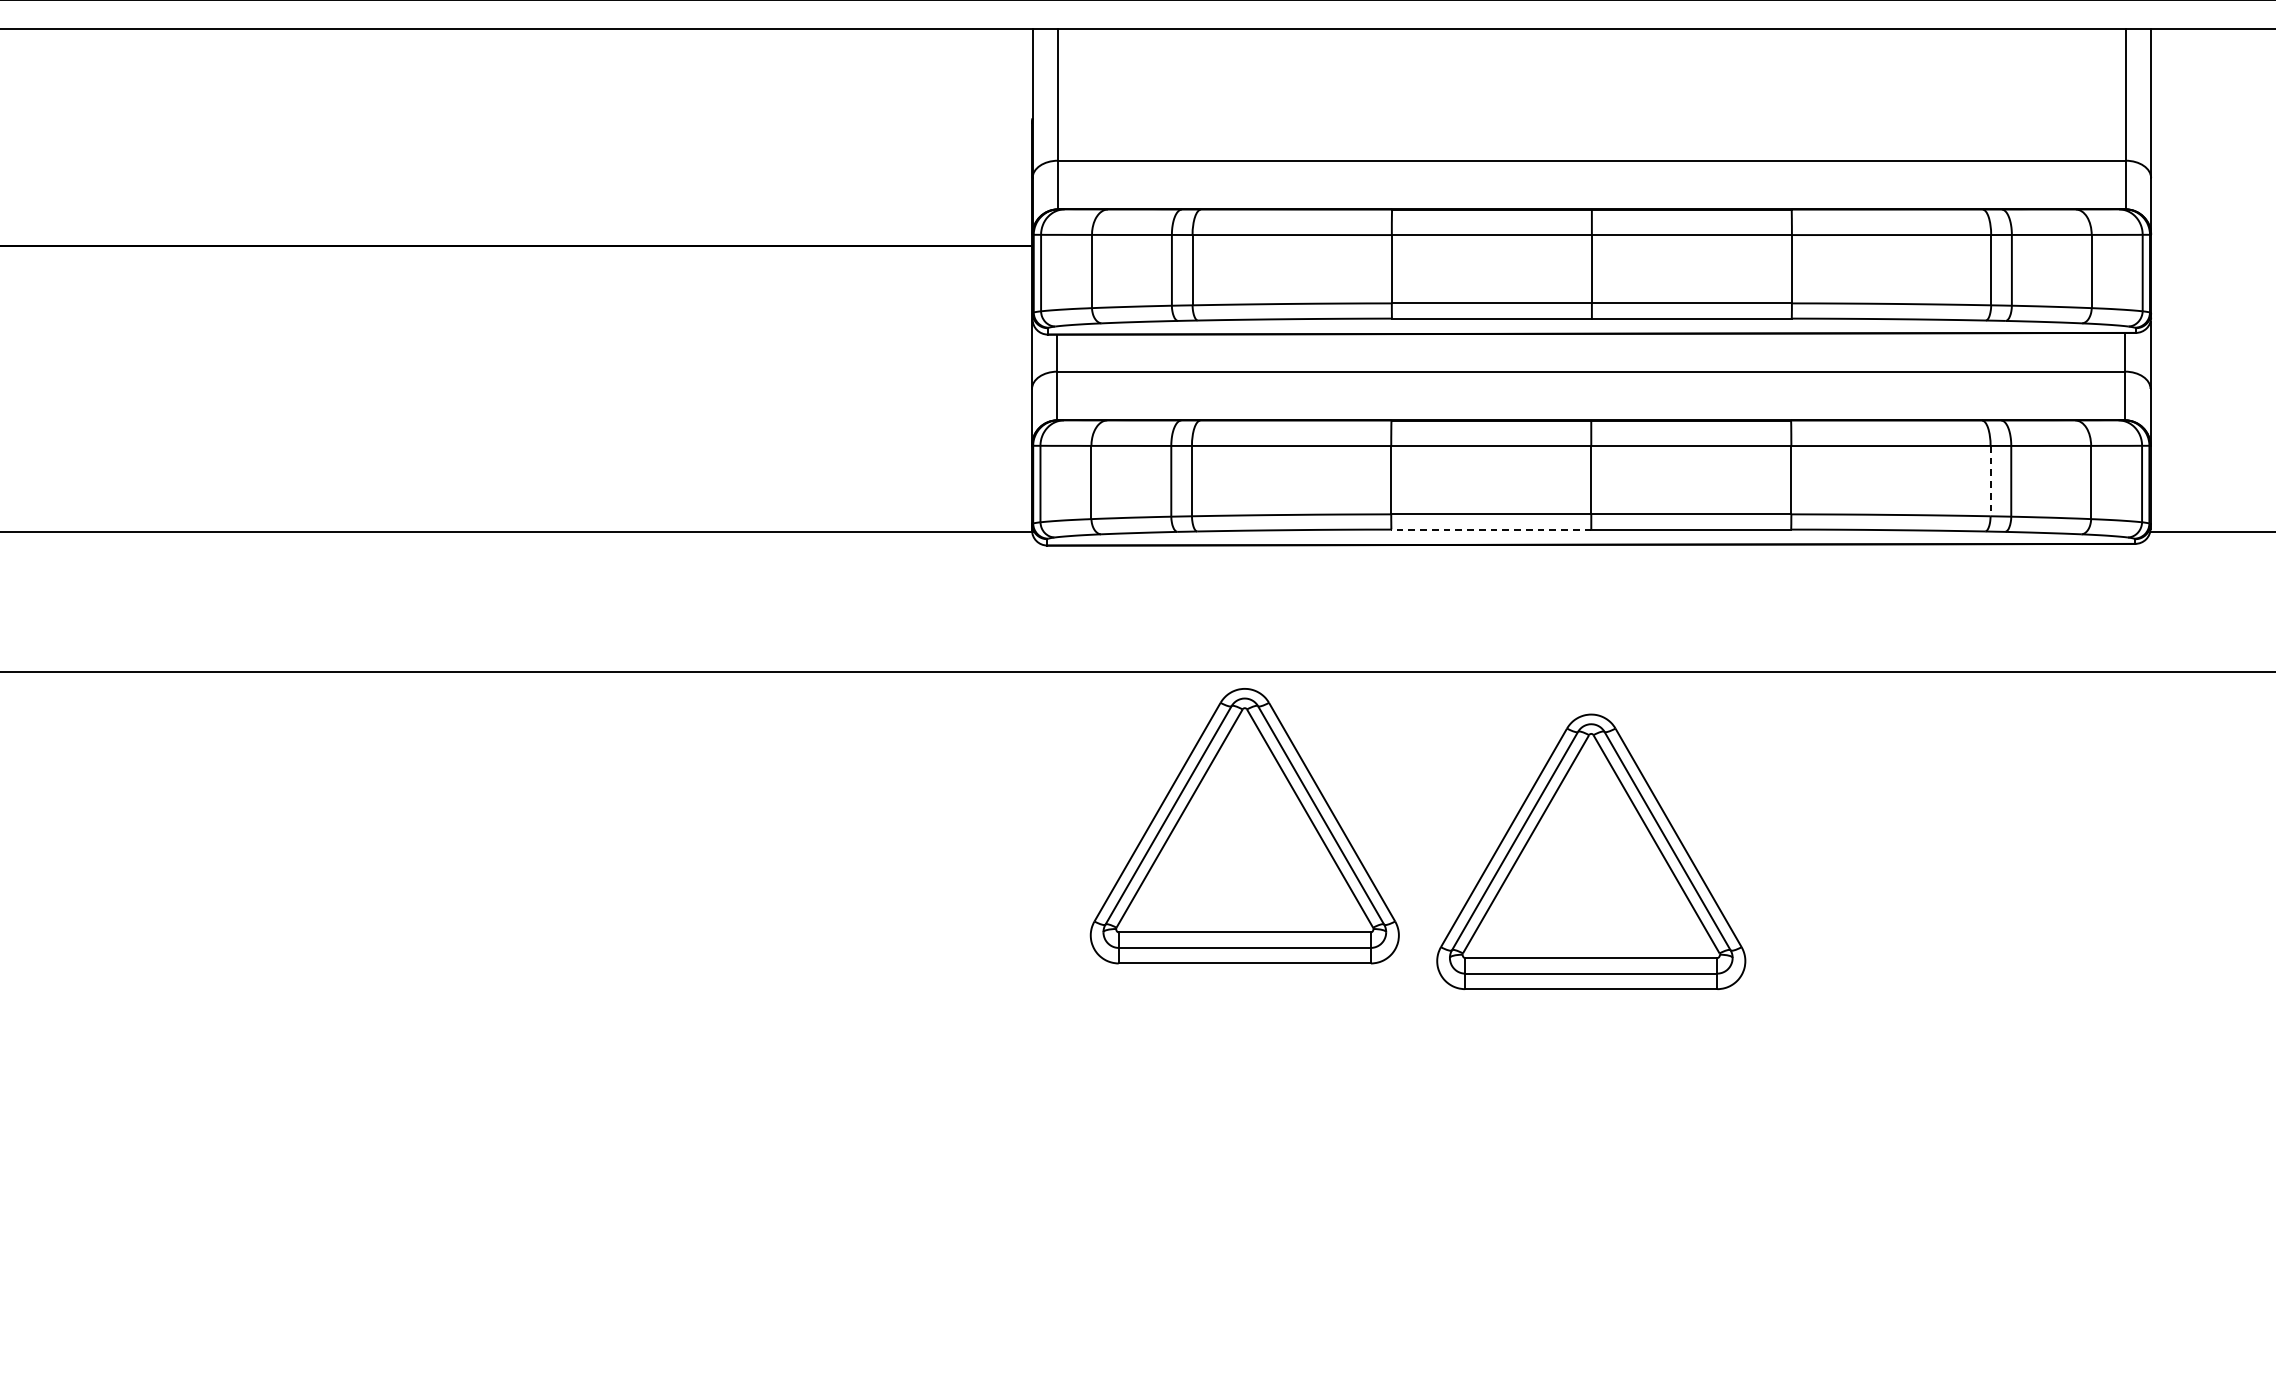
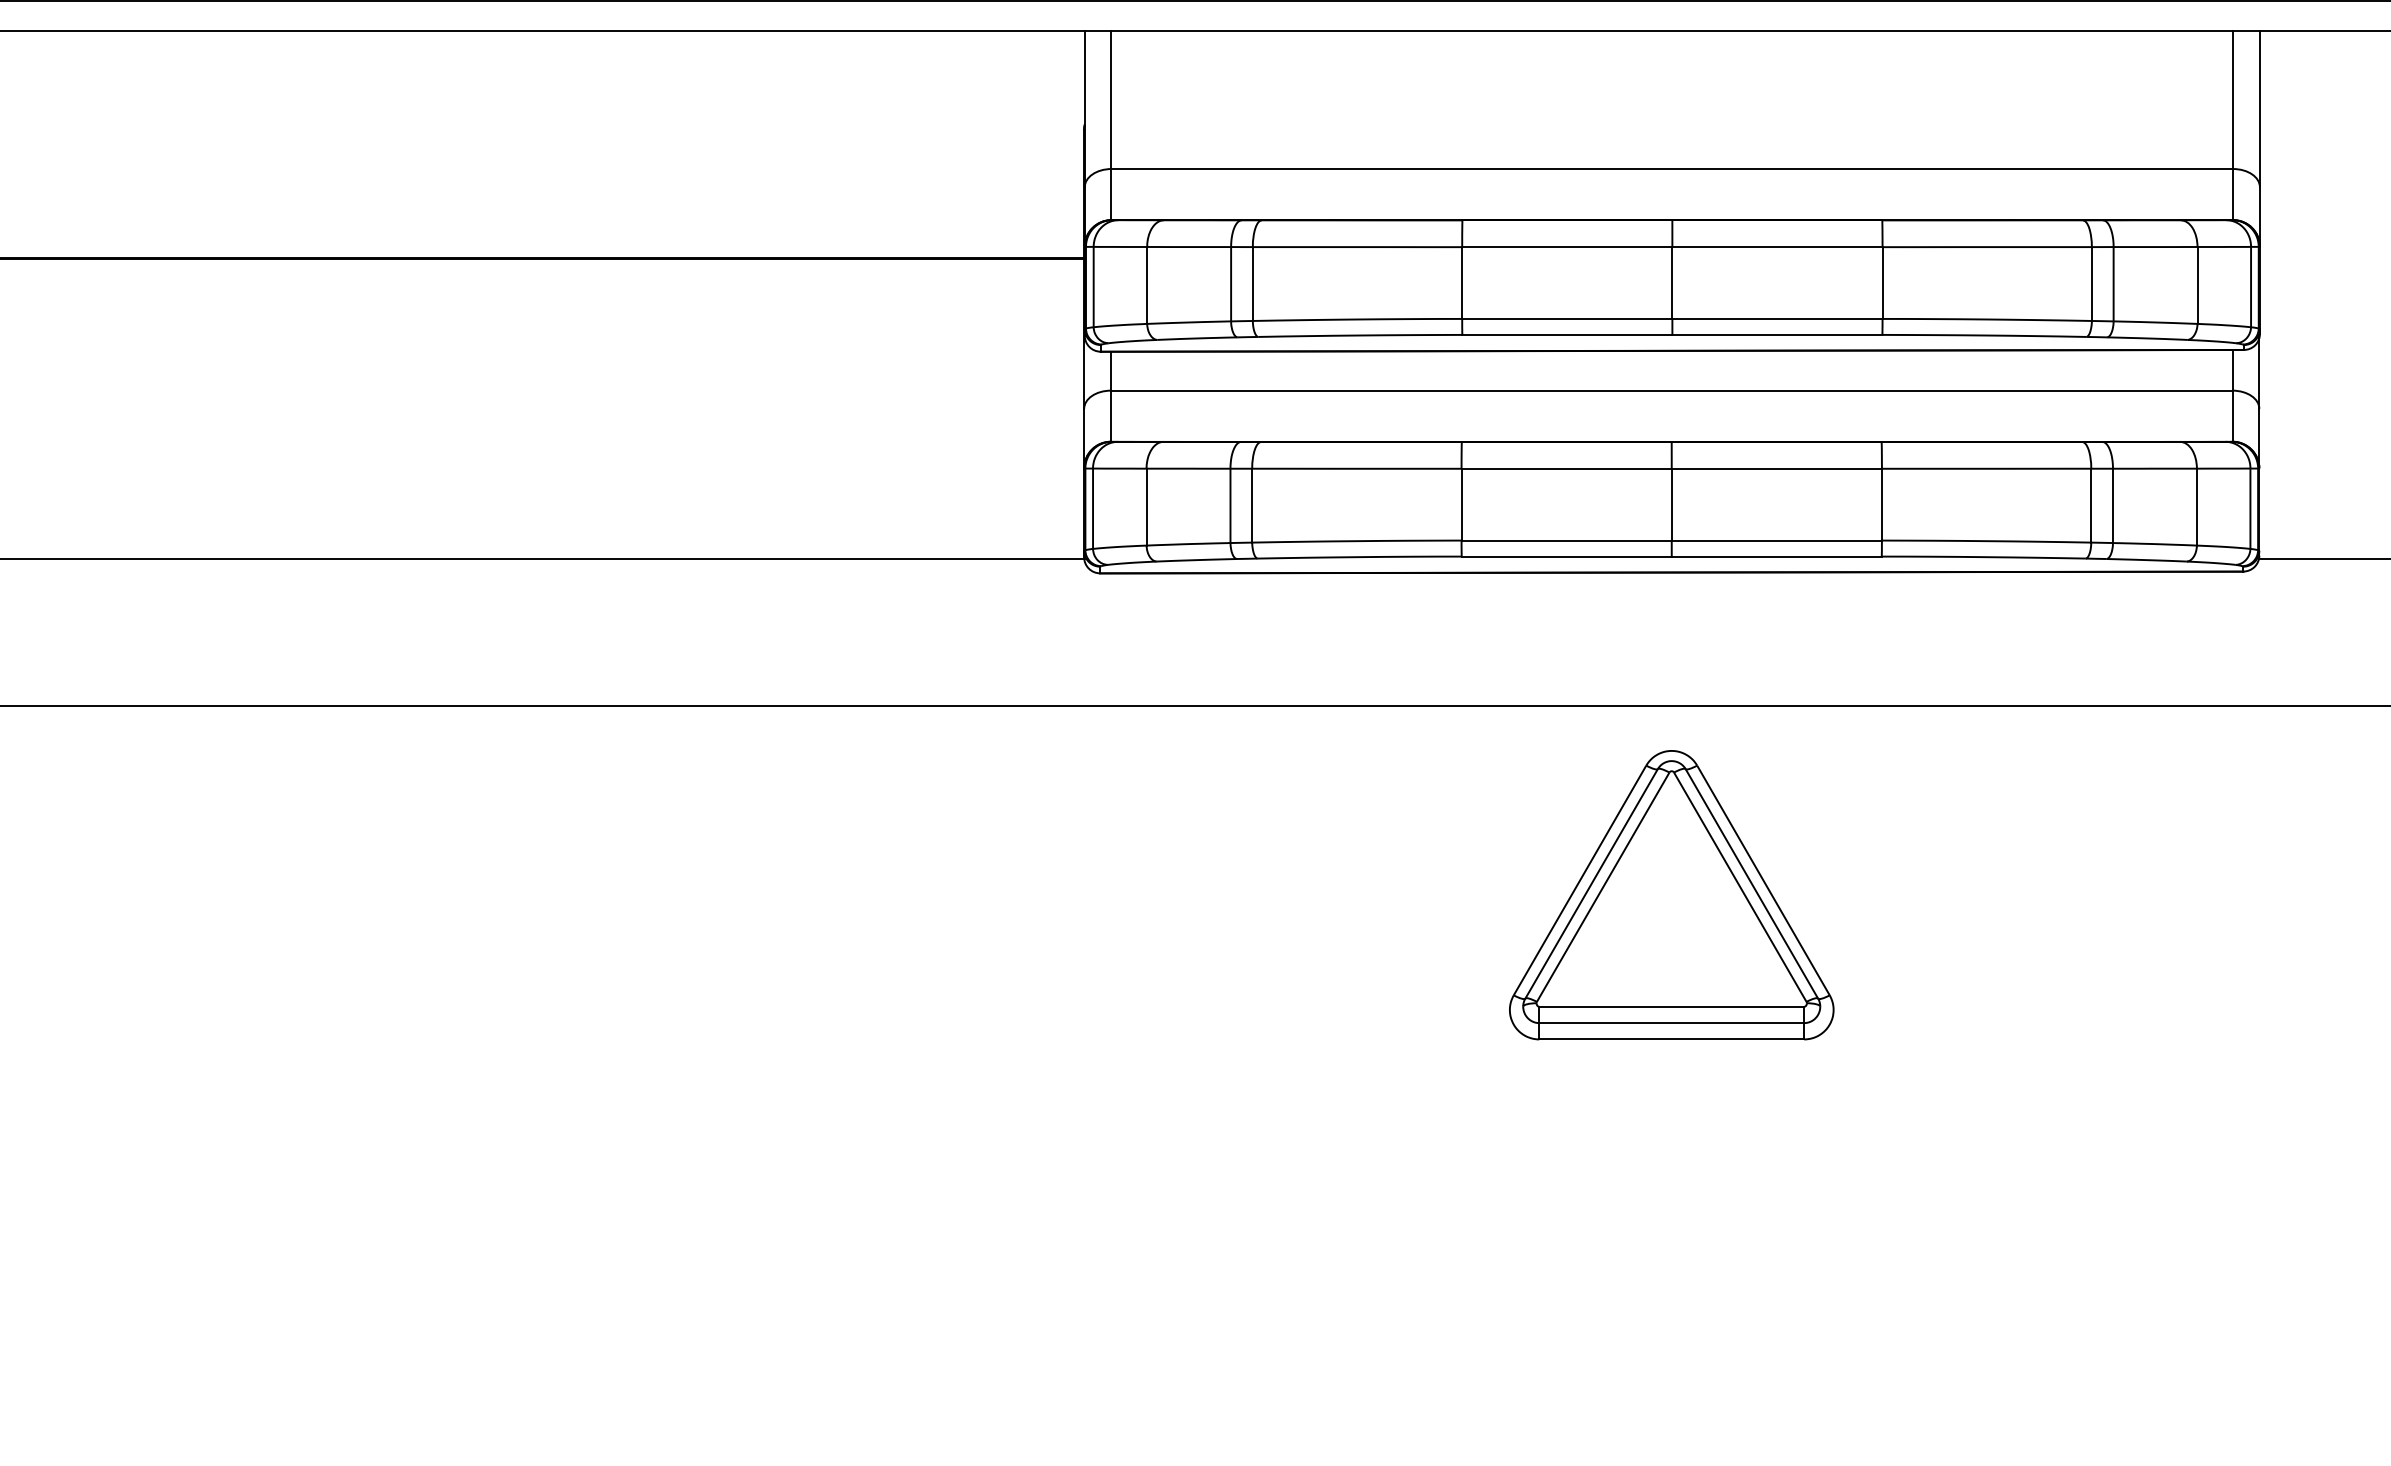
line: (1990, 480) -> (2091, 505), dashed -> solid
line: (1491, 529) -> (1566, 556), dashed -> solid
part: (1244, 826) -> (1307, 868), removed

